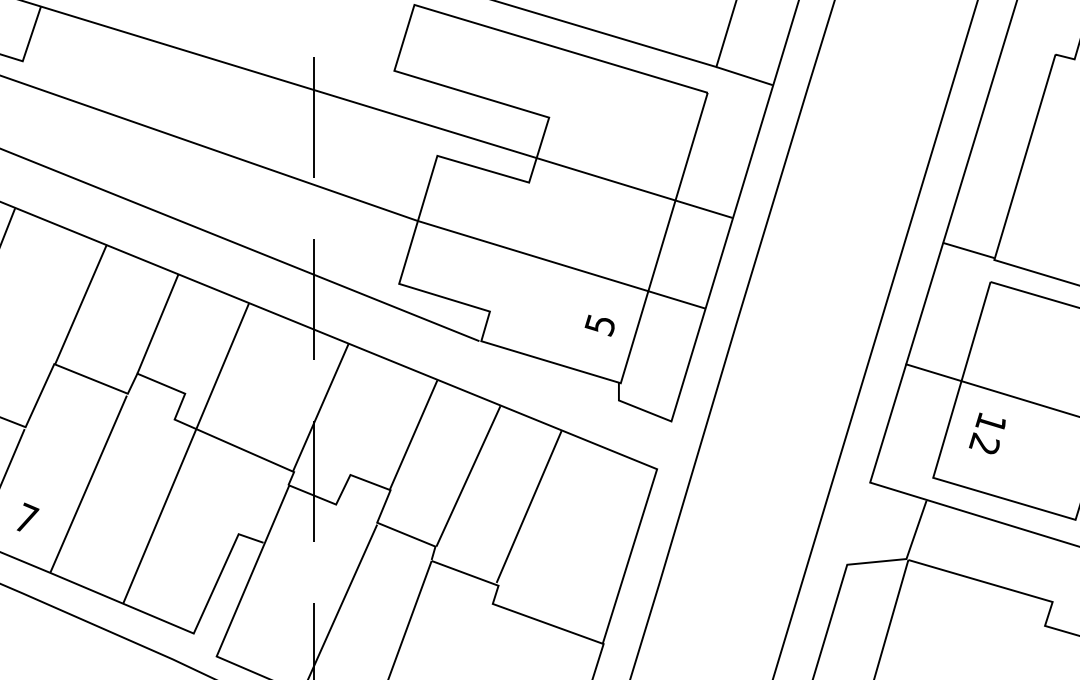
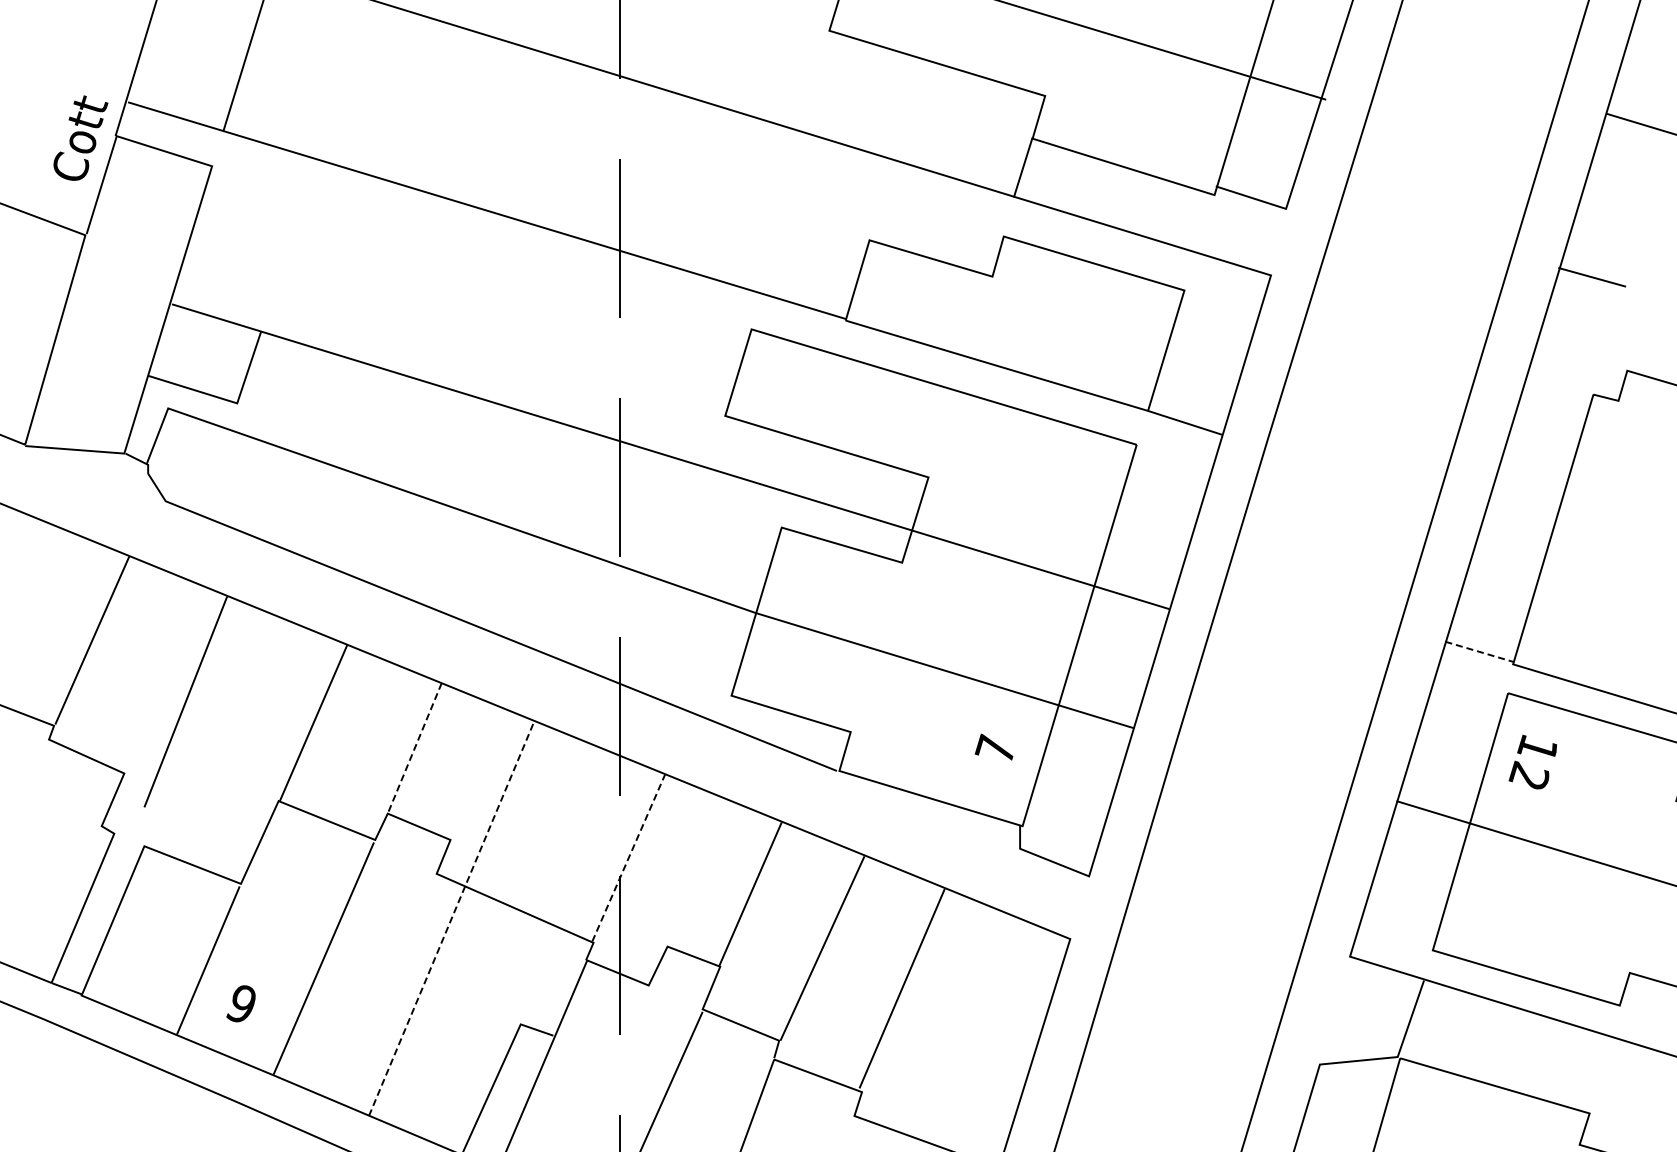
line: (968, 250) -> (1479, 651), solid -> dashed
line: (157, 324) -> (414, 748), solid -> dashed
text: (599, 324) -> (994, 749), 5 -> 7
line: (320, 407) -> (628, 857), solid -> dashed
text: (987, 432) -> (1532, 761), moved
line: (185, 452) -> (451, 917), solid -> dashed
text: (26, 517) -> (242, 1002), 7 -> 9

